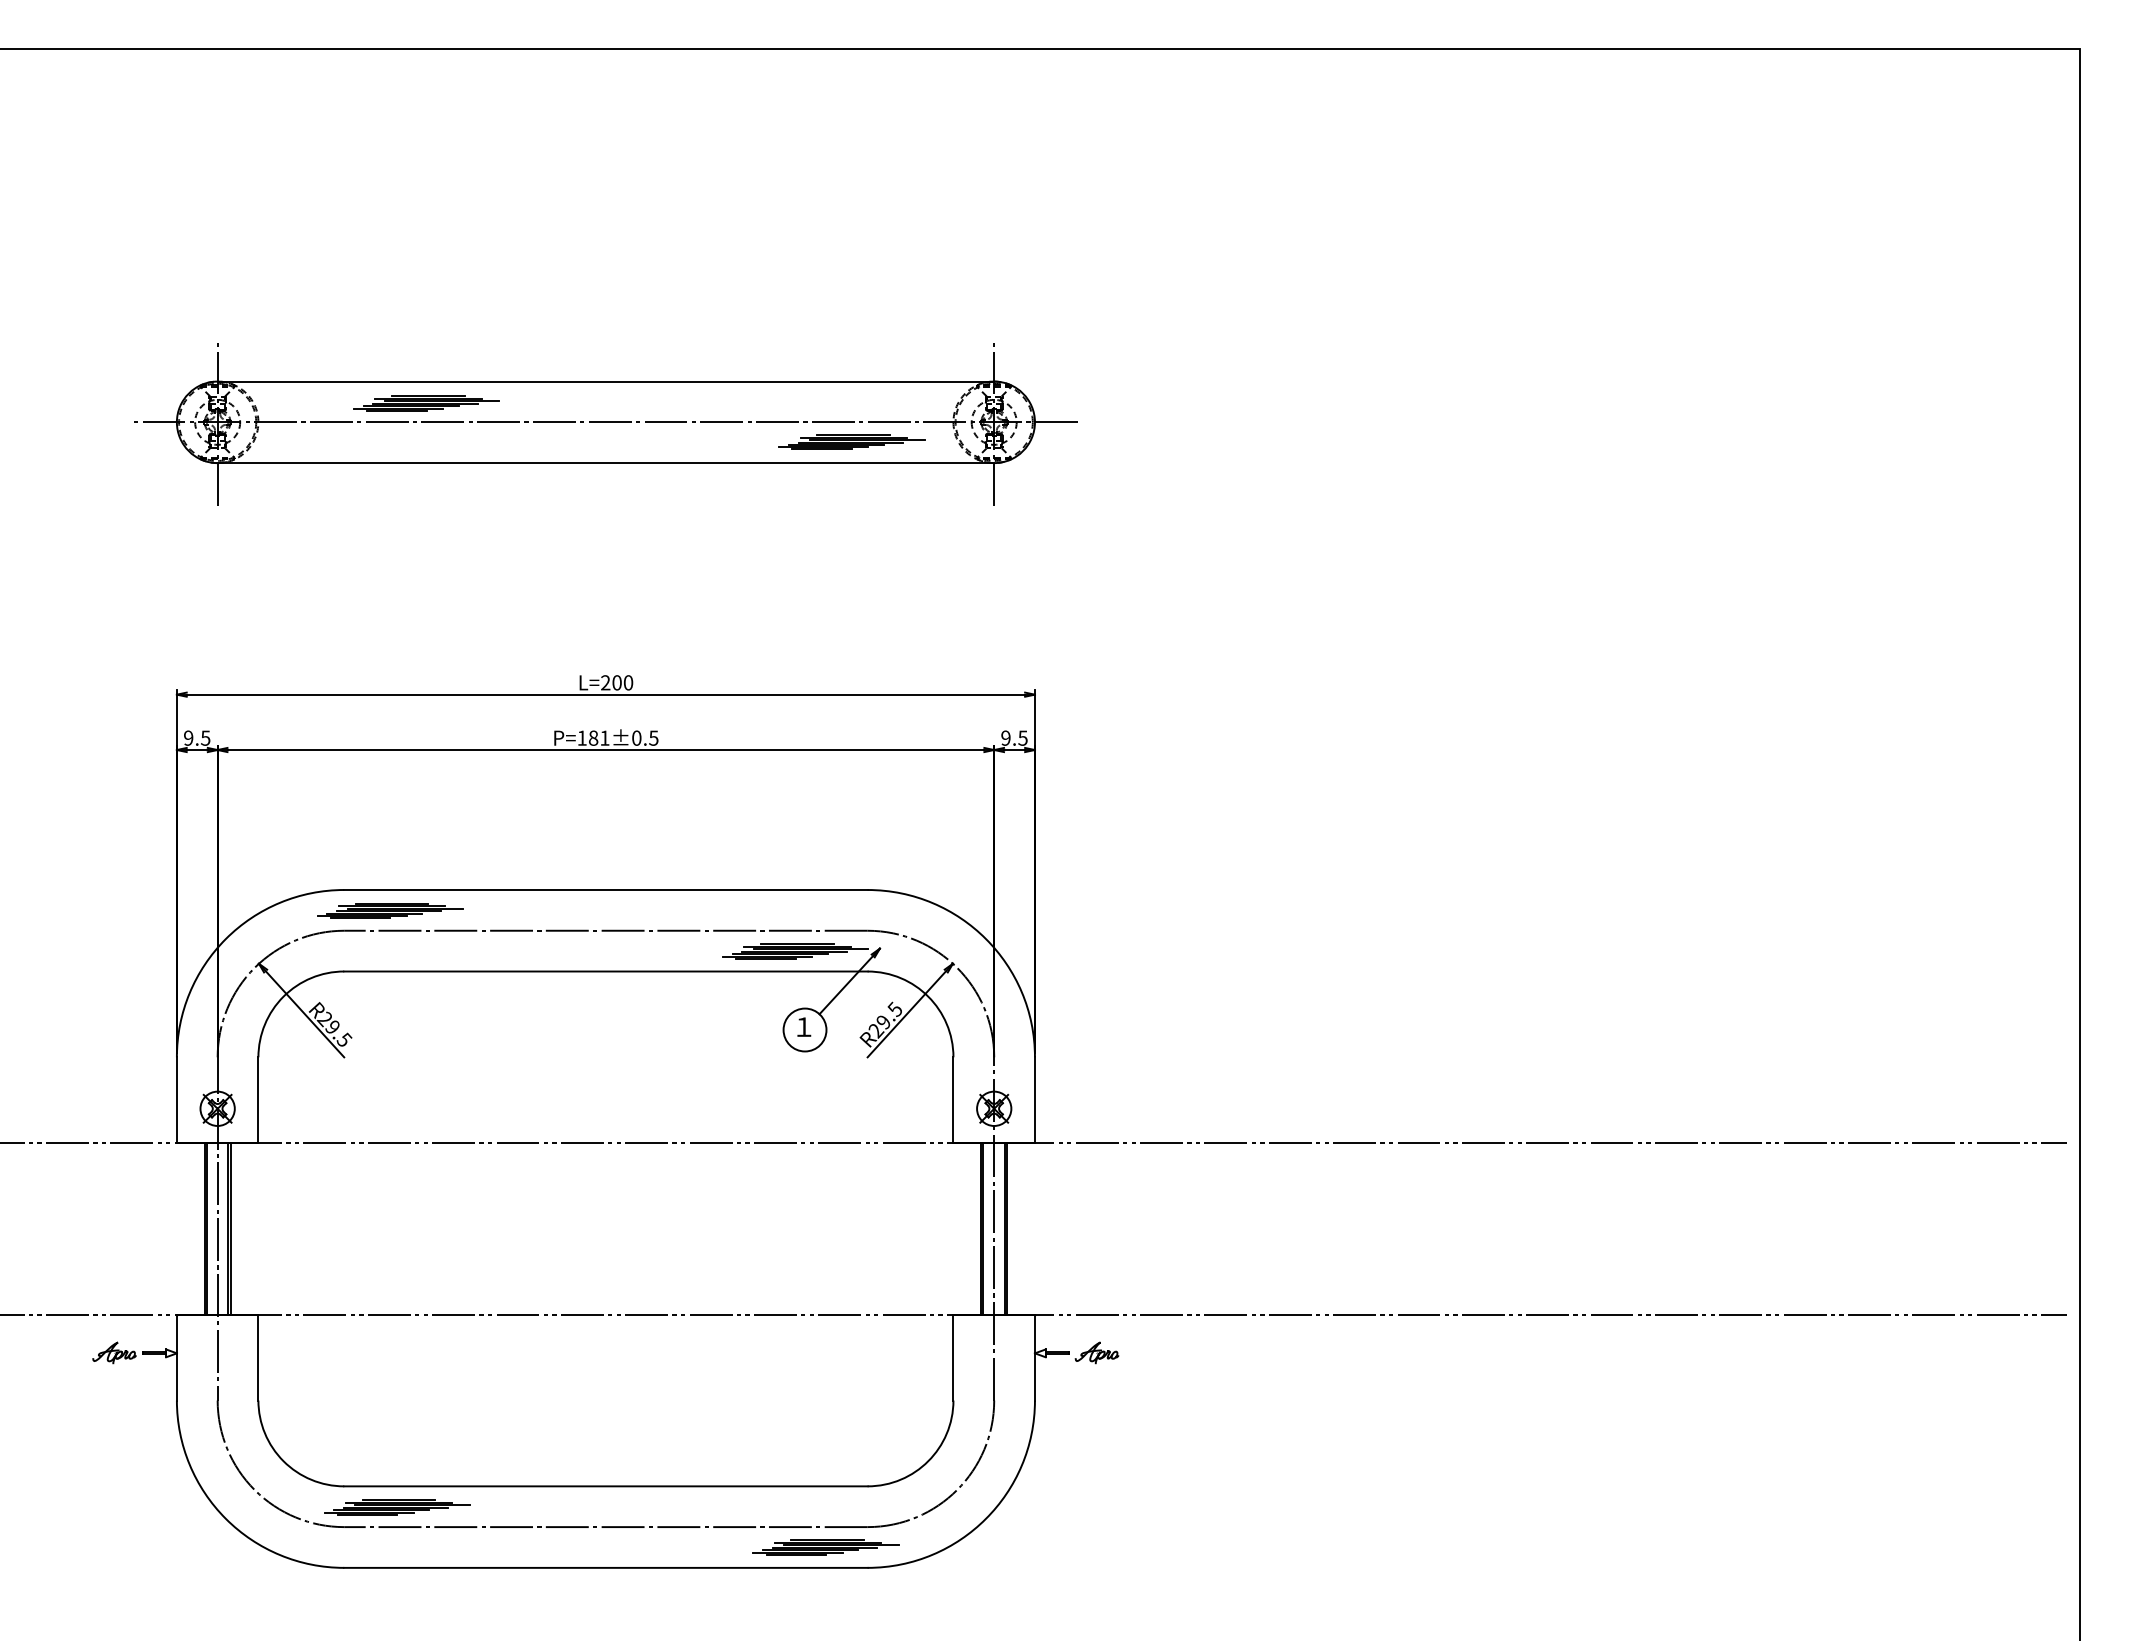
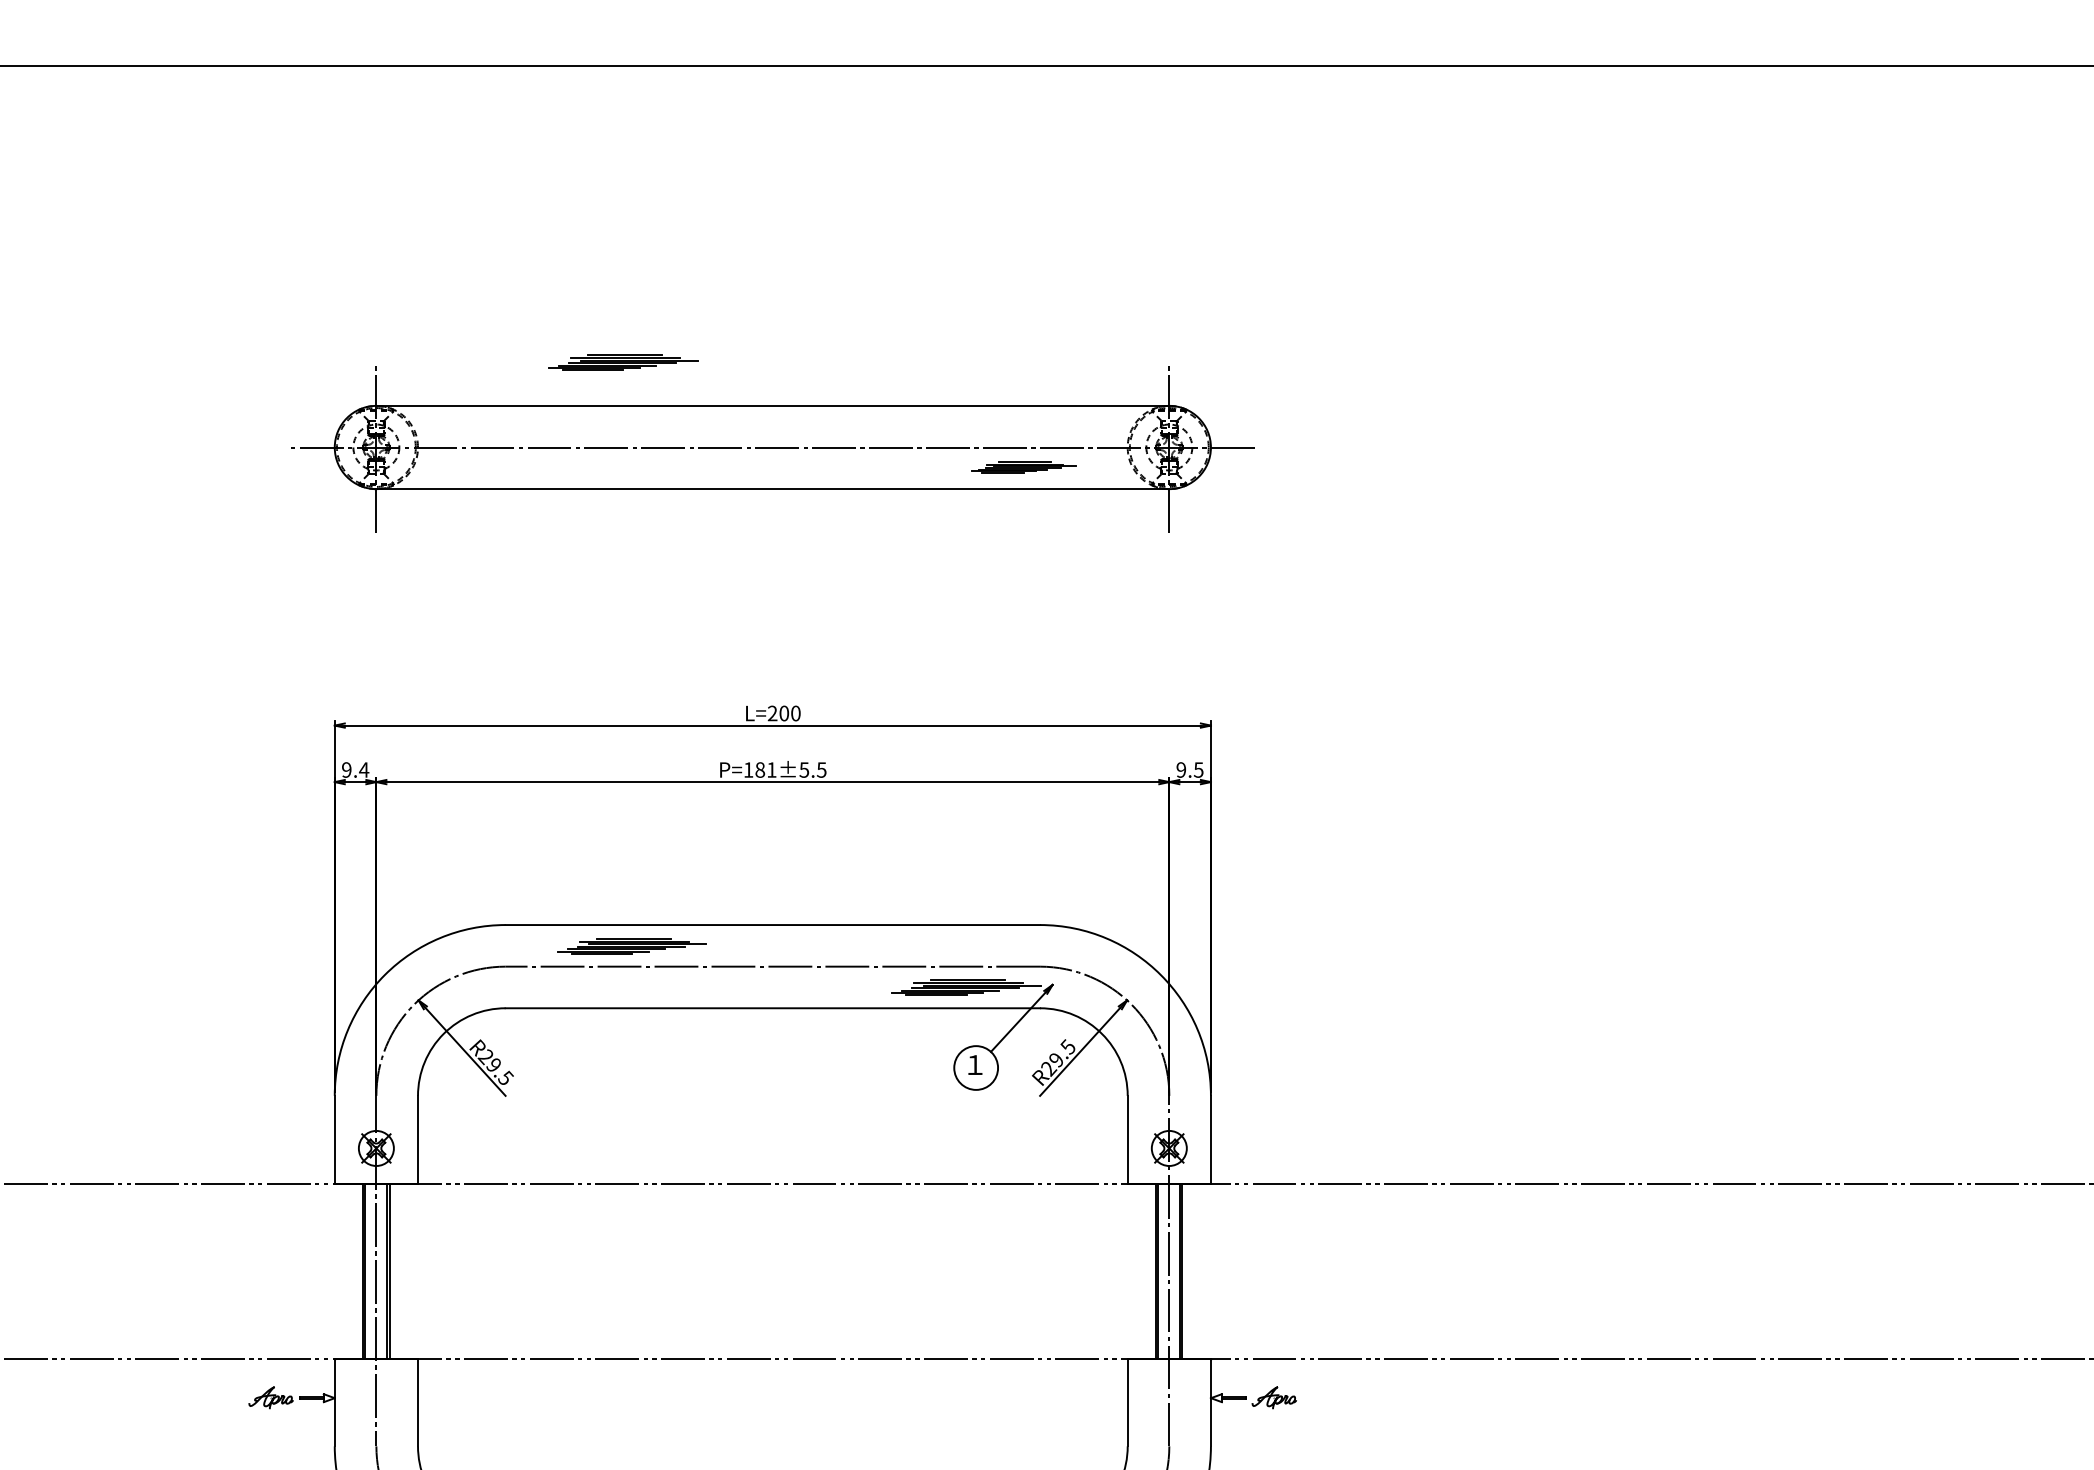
part: (426, 403) -> (623, 362), moved
part: (851, 441) -> (1023, 467), size x0.7
text: (205, 737) -> (363, 769), 9.5 -> 9.4
text: (636, 737) -> (804, 769), P=181±0.5 -> P=181±5.5
part: (390, 910) -> (632, 945), moved

